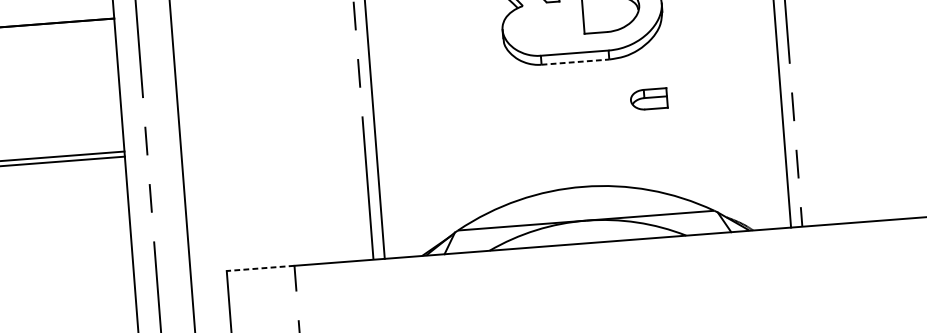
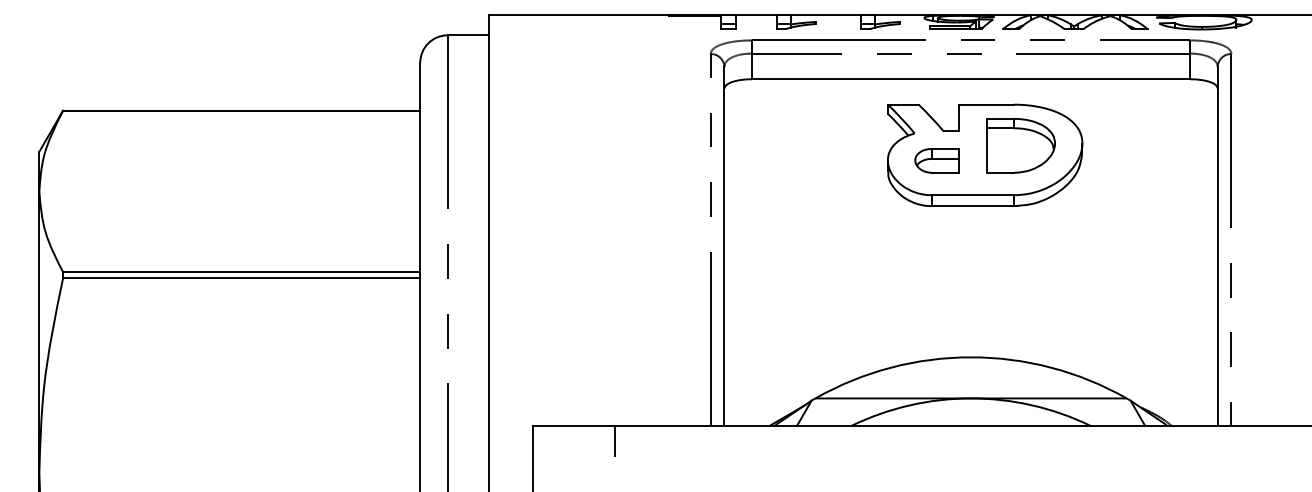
line: (576, 62) -> (973, 206), dashed -> solid
part: (648, 99) -> (936, 160), moved
line: (260, 268) -> (573, 425), dashed -> solid

